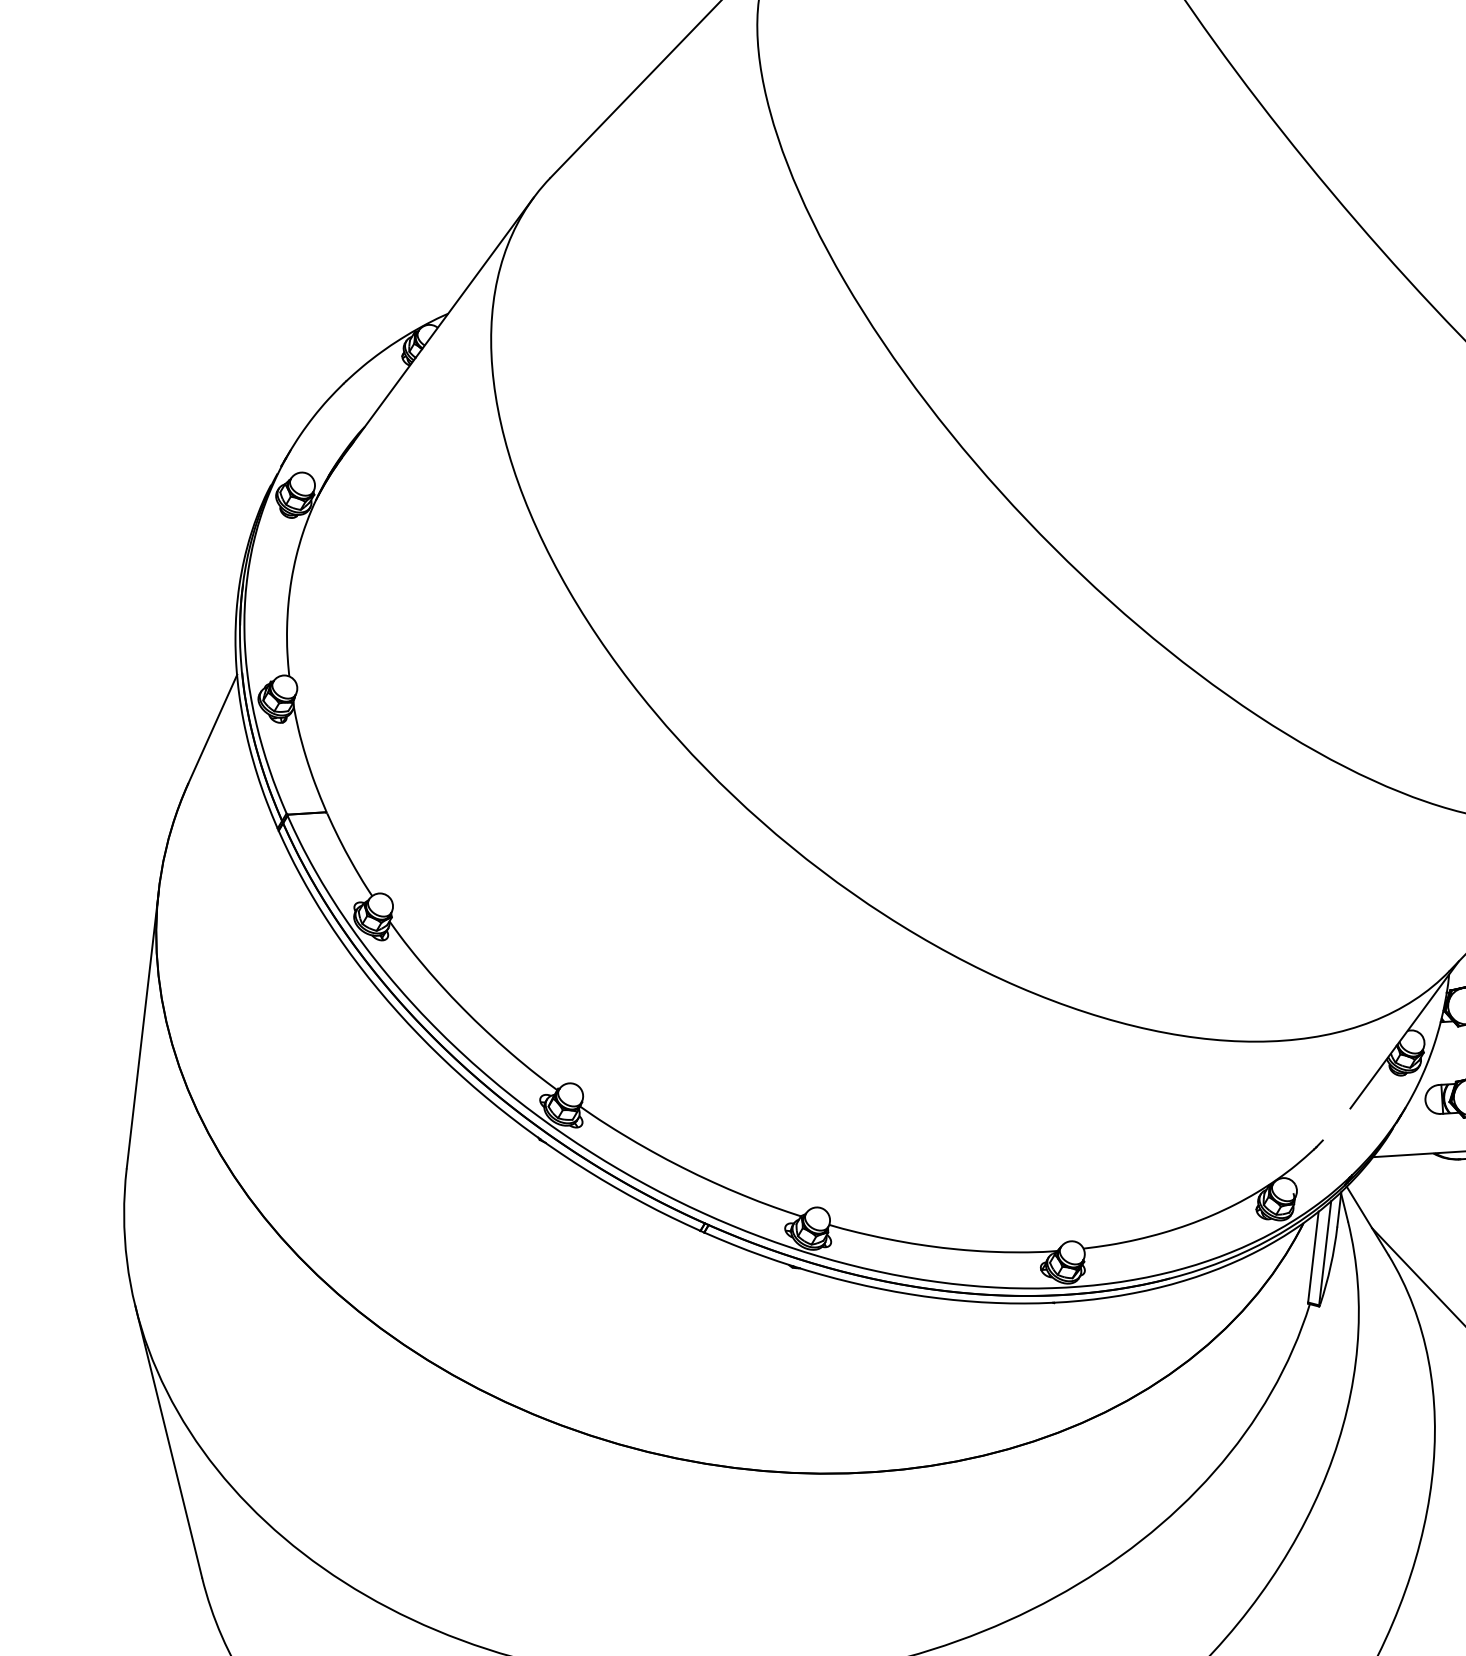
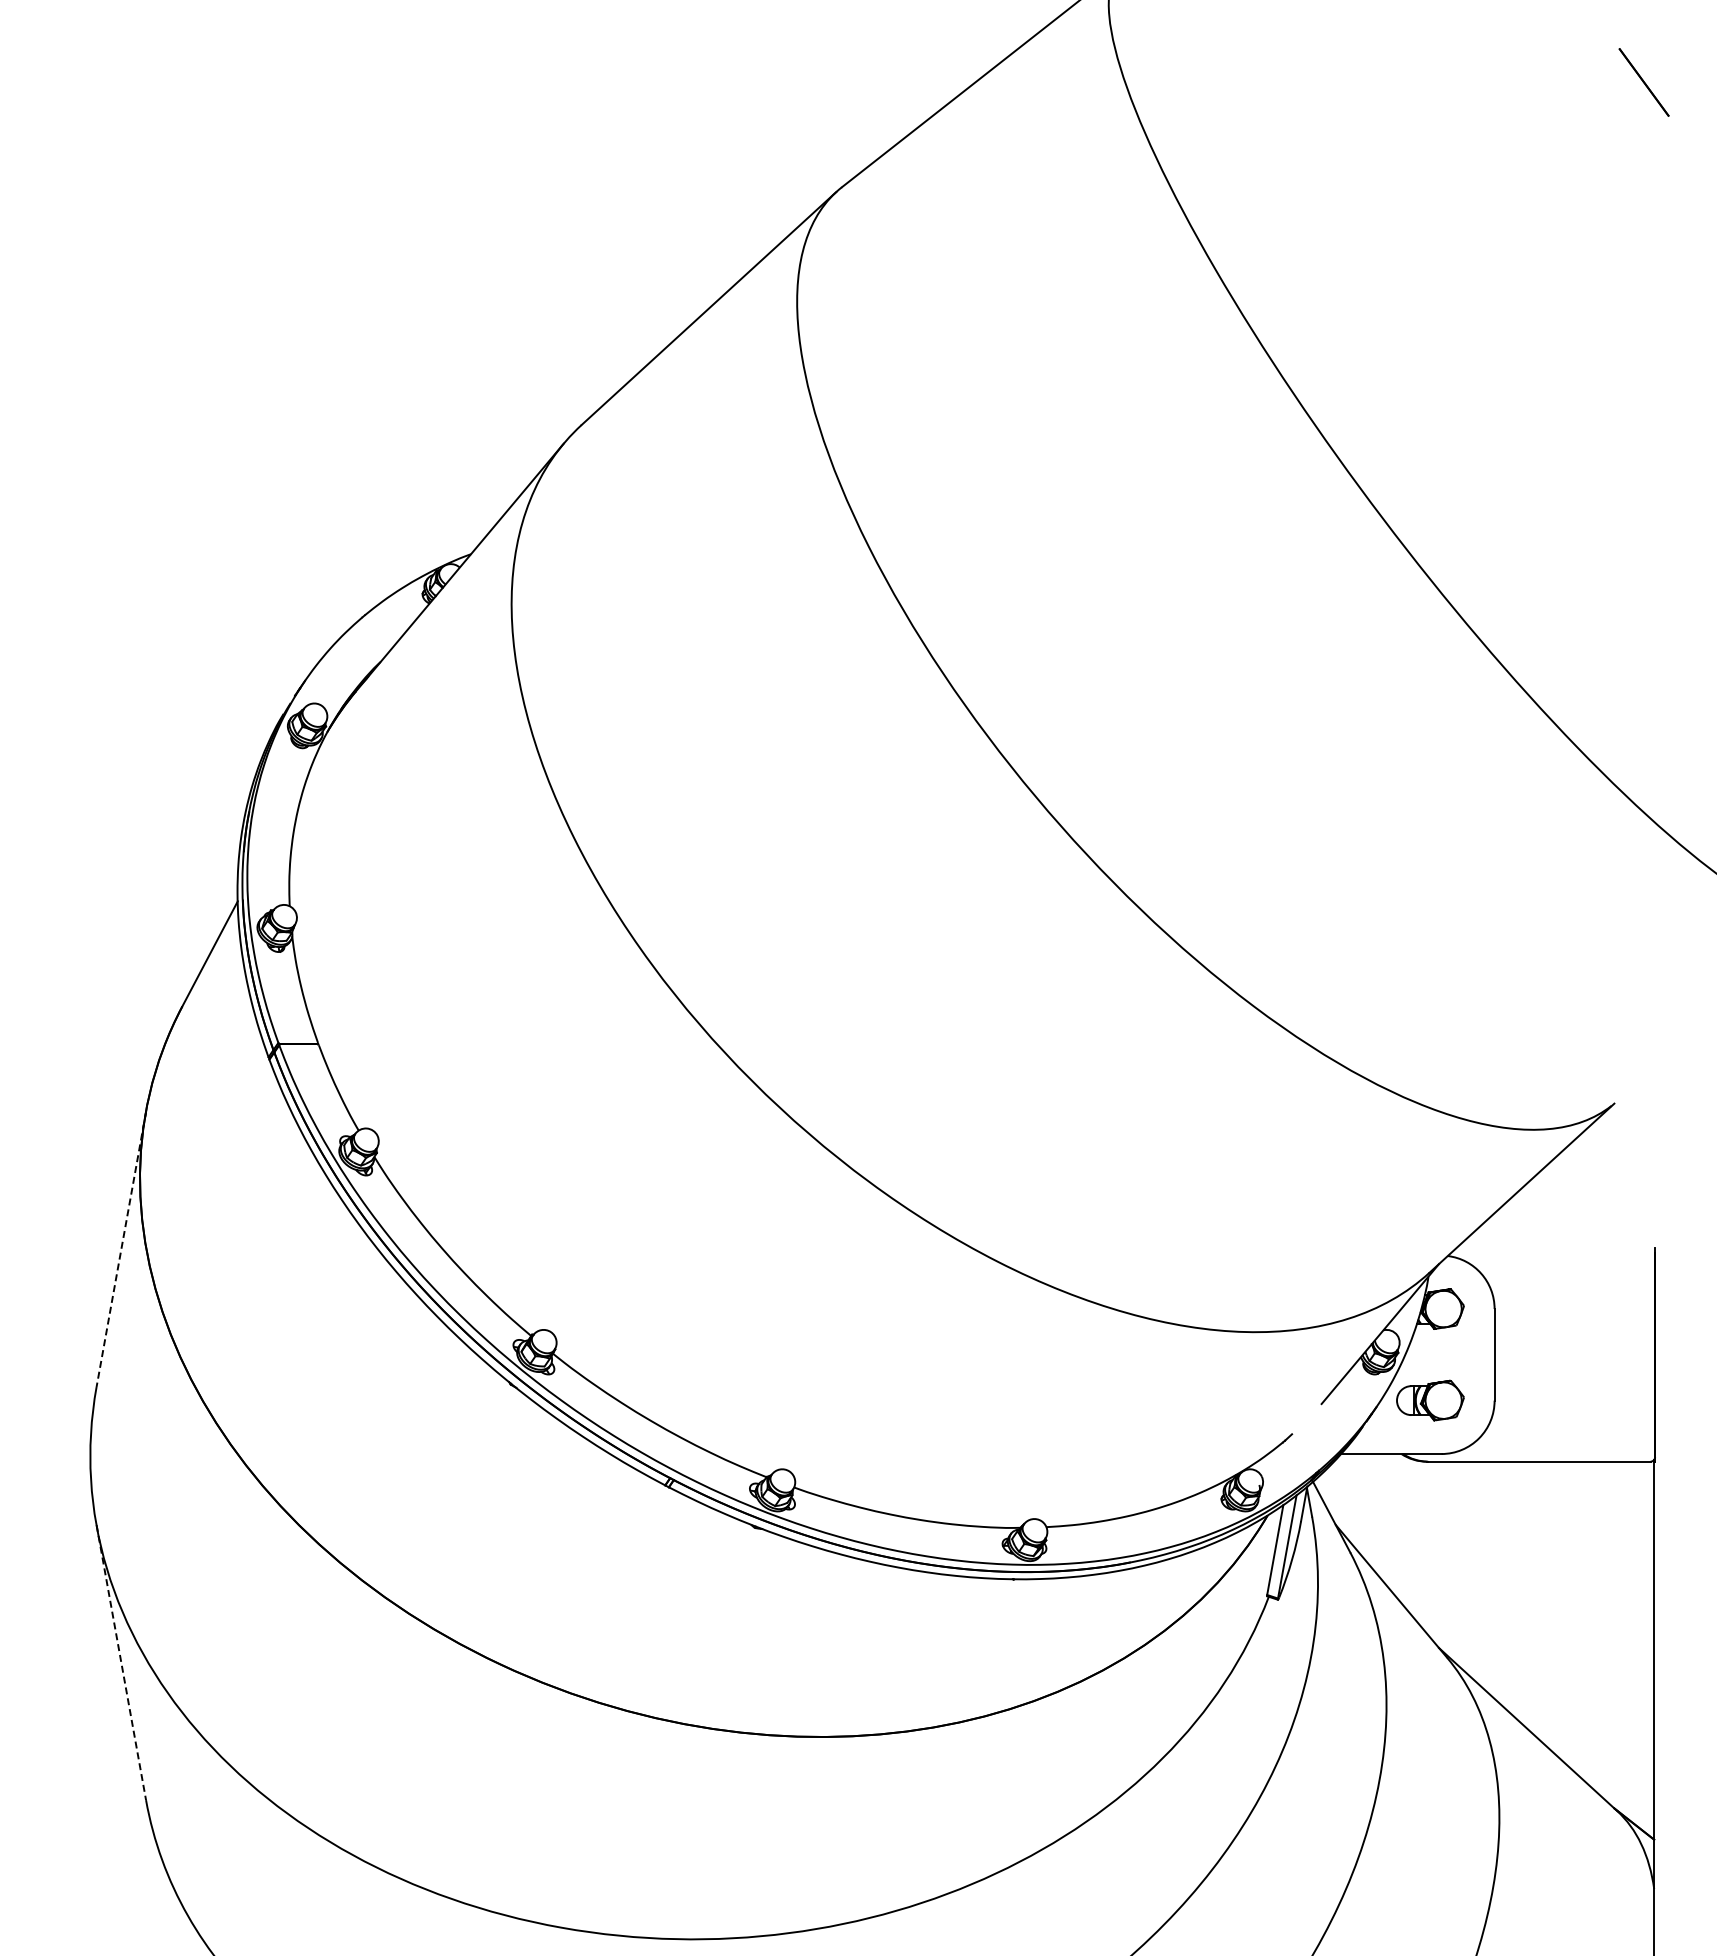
line: (142, 1029) -> (121, 1249), solid -> dashed
line: (168, 1441) -> (121, 1662), solid -> dashed

